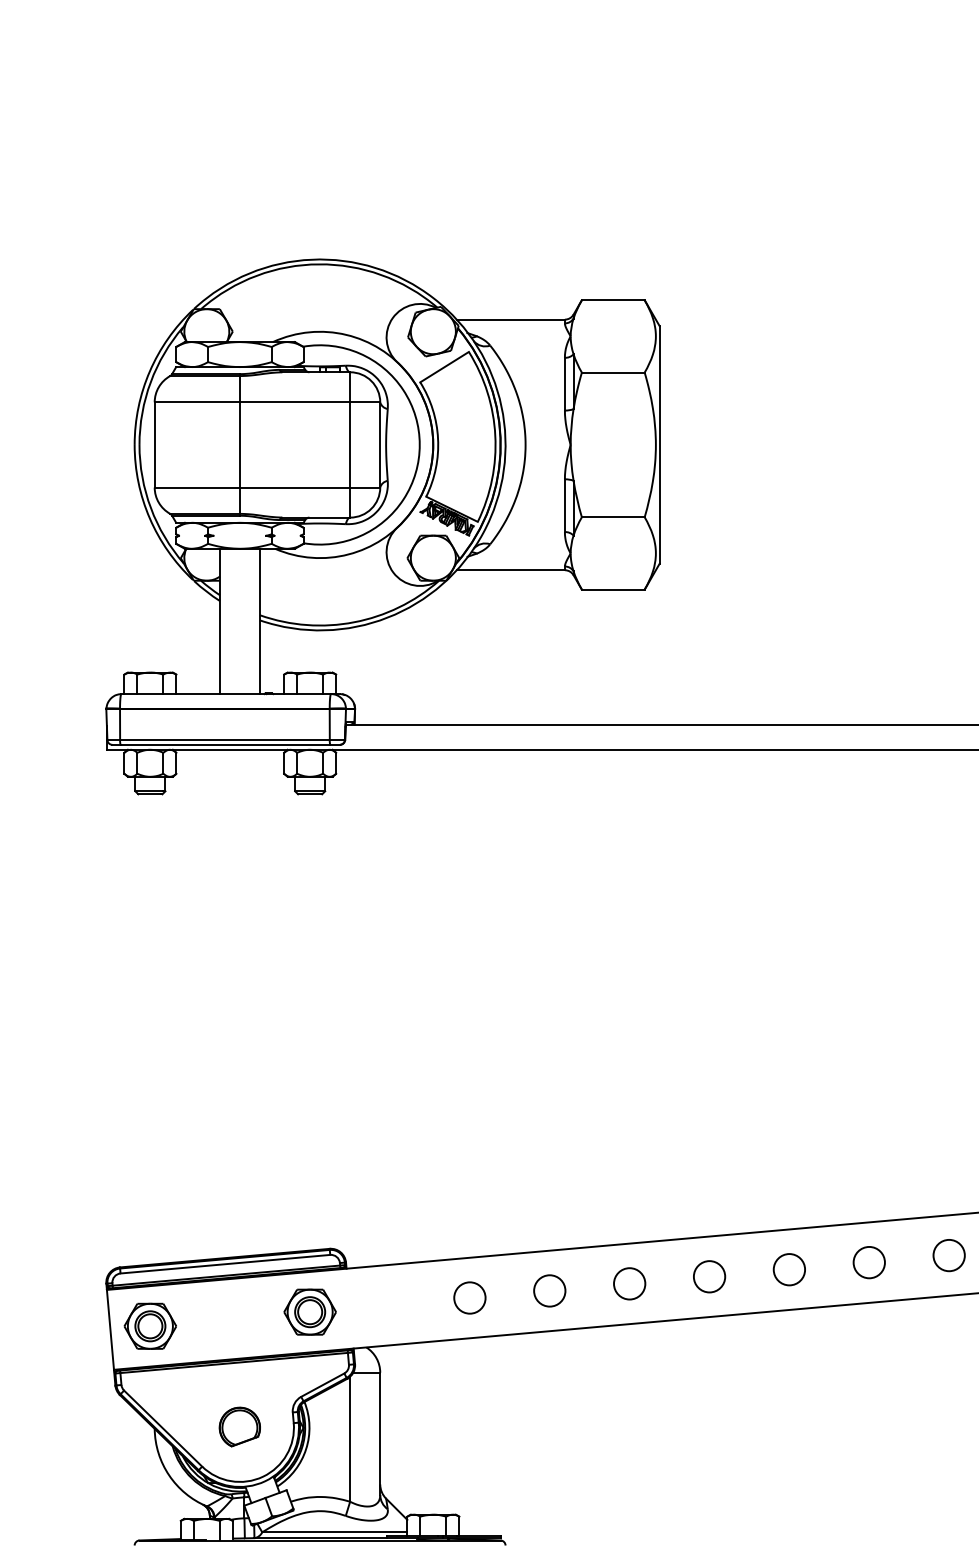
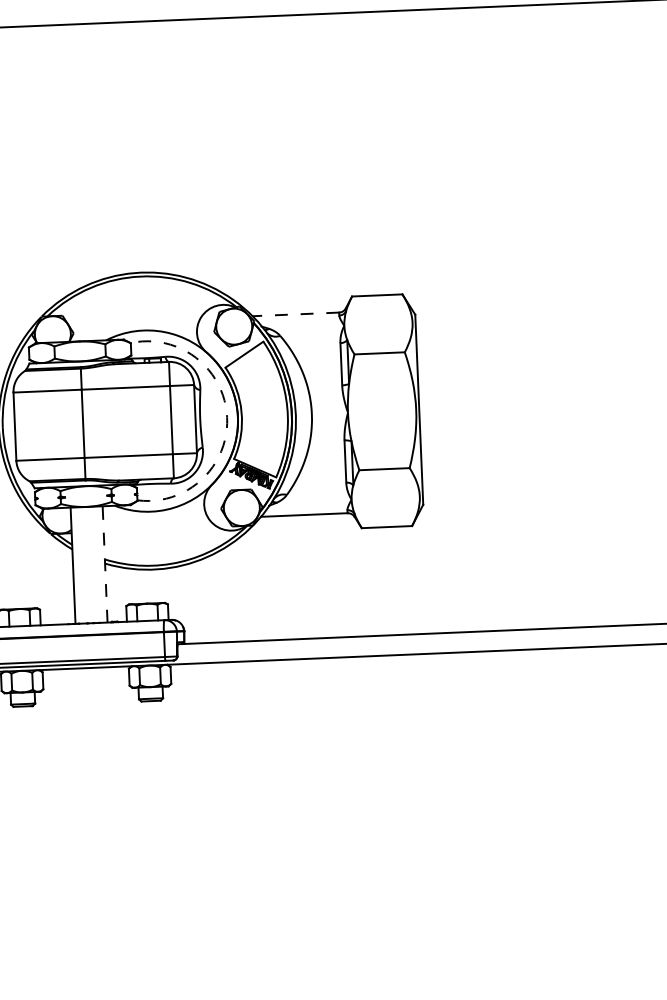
line: (510, 319) -> (295, 314), solid -> dashed
arc: (419, 444) -> (226, 417), solid -> dashed
line: (259, 621) -> (104, 564), solid -> dashed

